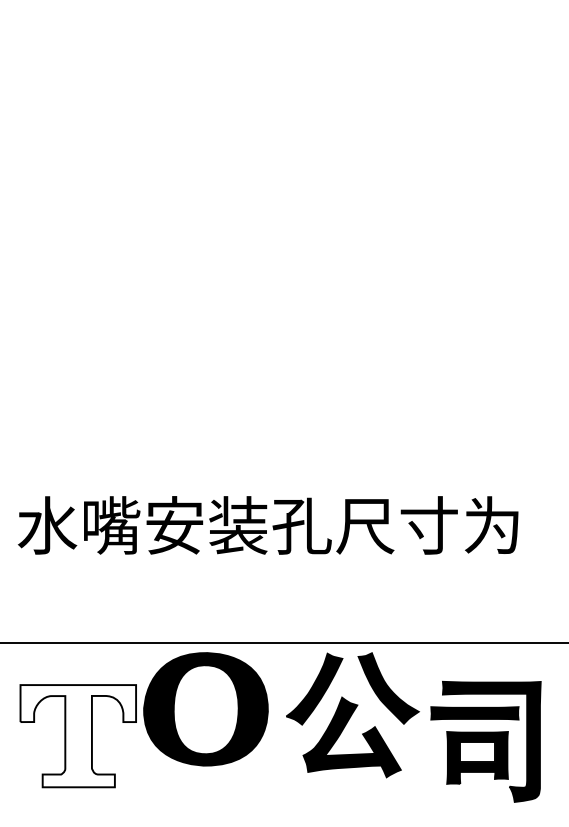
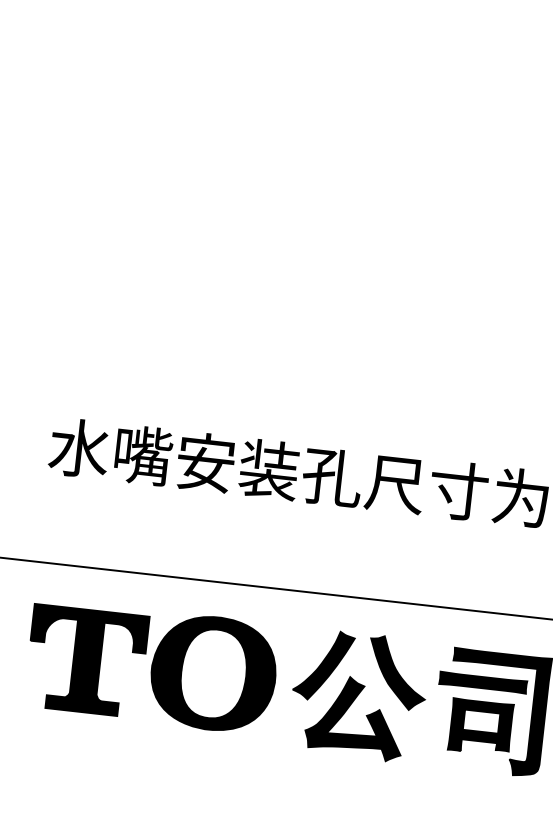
part: (205, 709) -> (213, 673), moved
part: (352, 715) -> (358, 696), moved
fill: (78, 736) -> (86, 661), added

